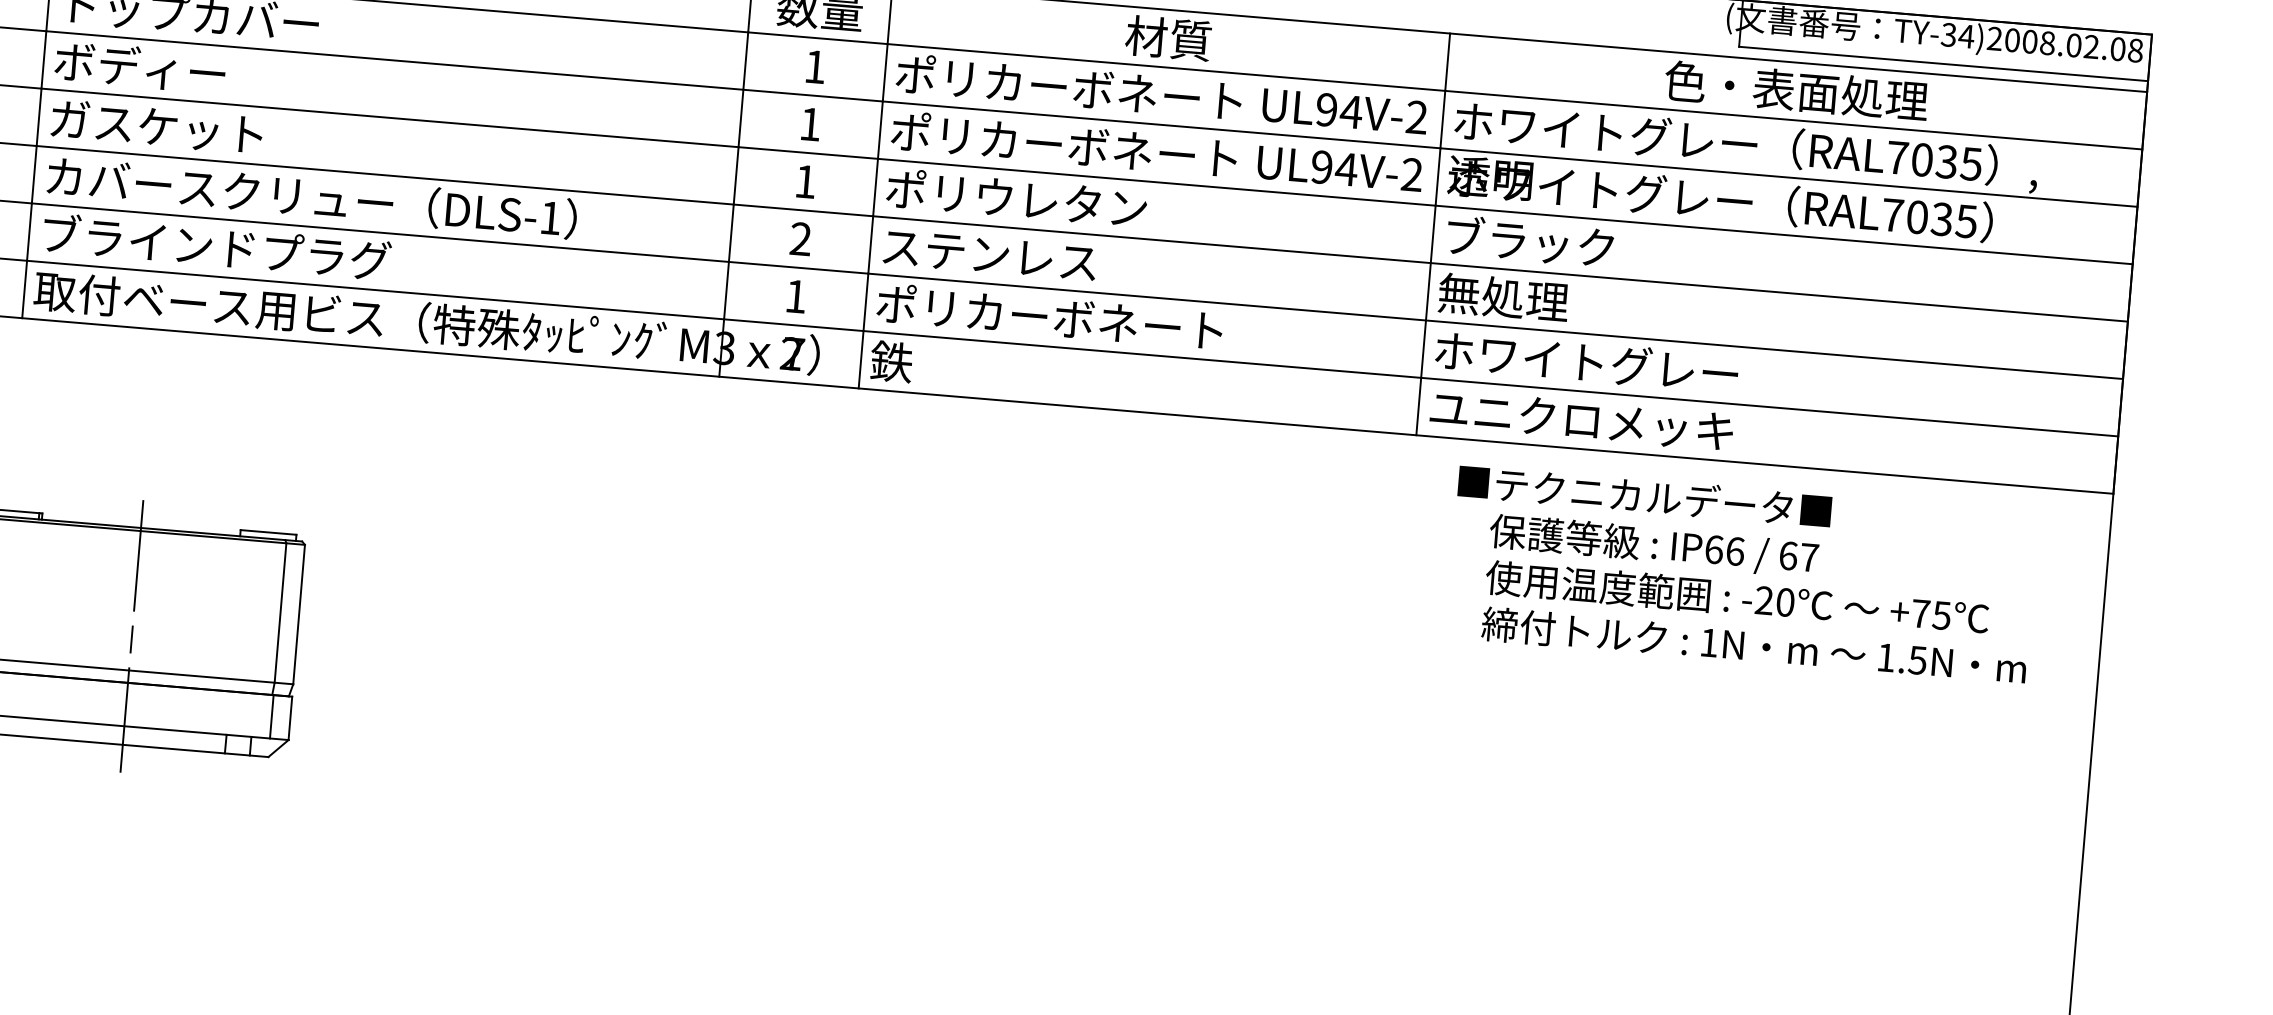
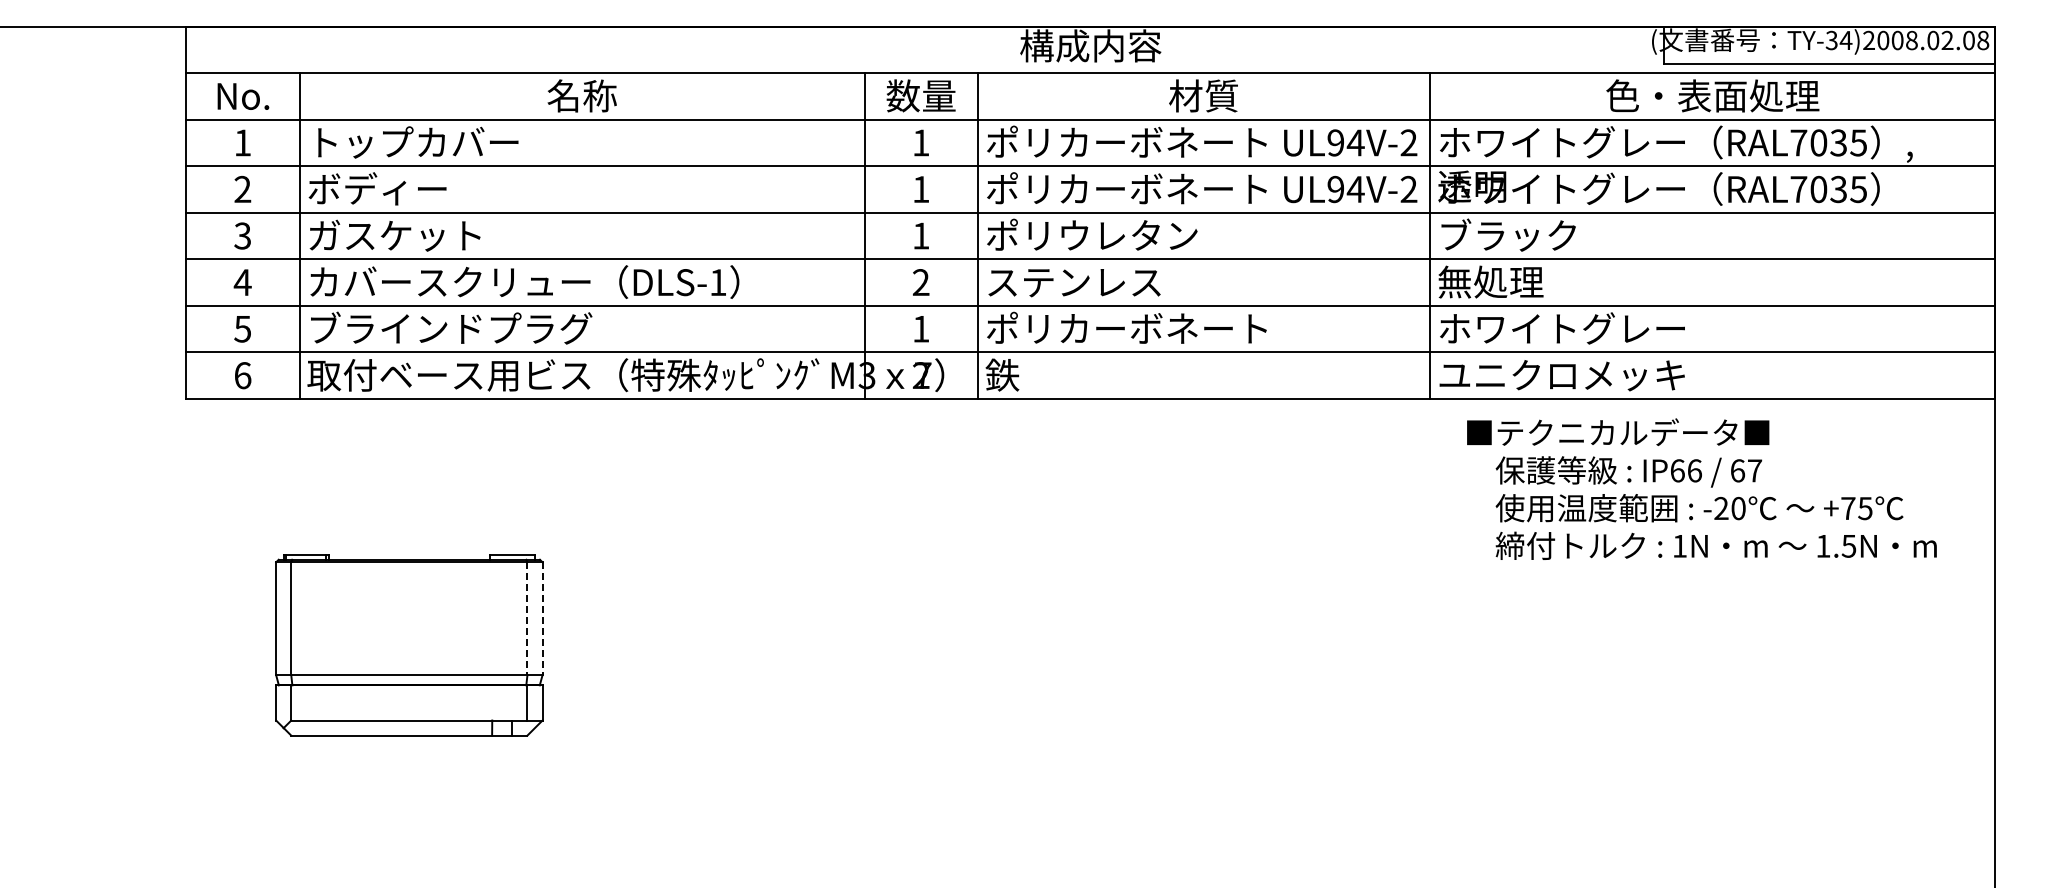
line: (280, 612) -> (527, 618), solid -> dashed
line: (299, 614) -> (542, 618), solid -> dashed
line: (132, 636) -> (409, 647), removed

